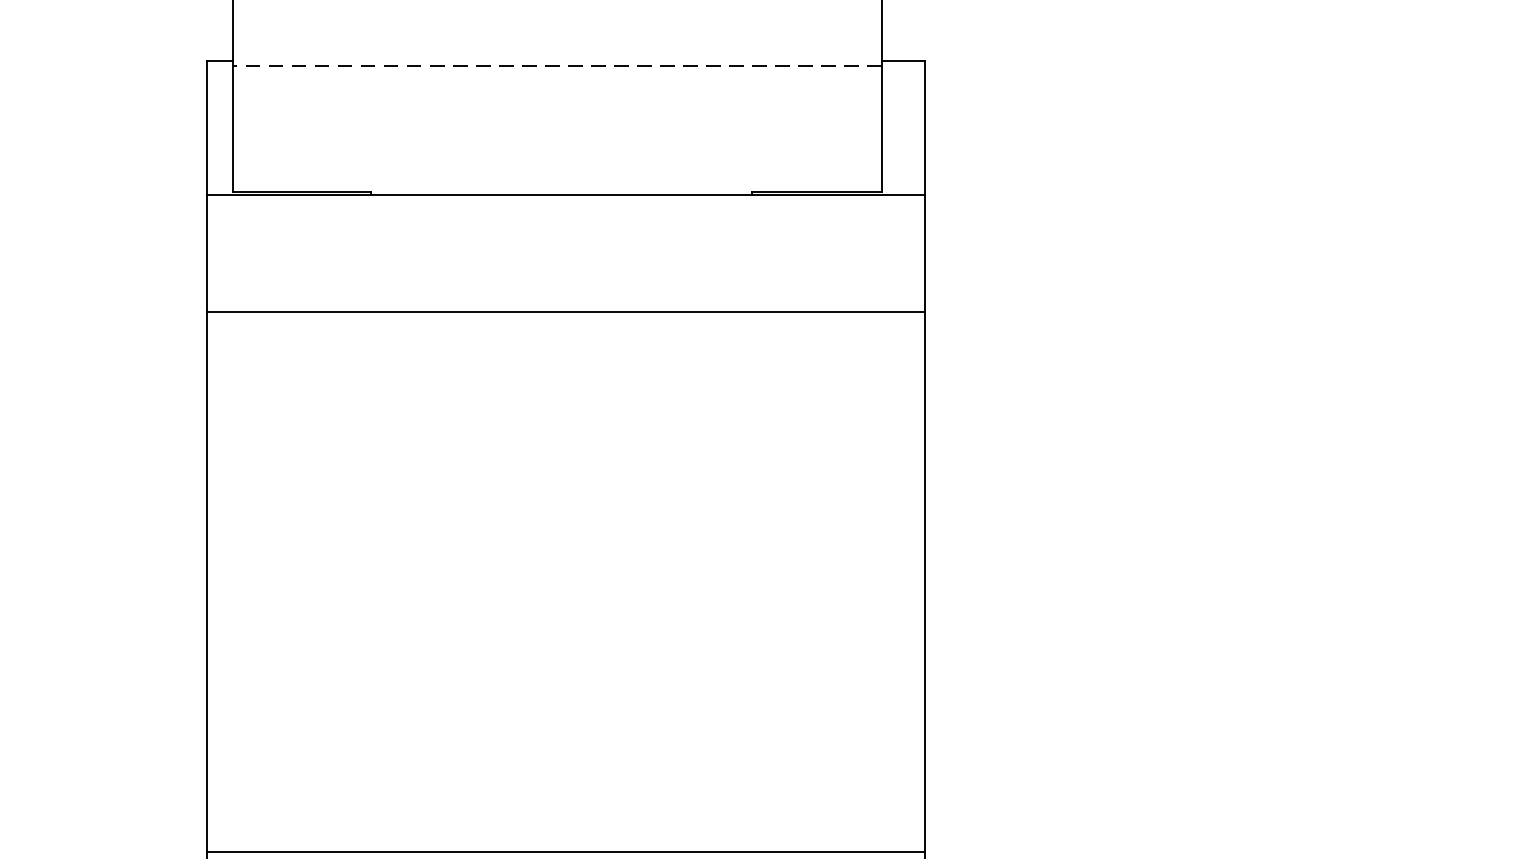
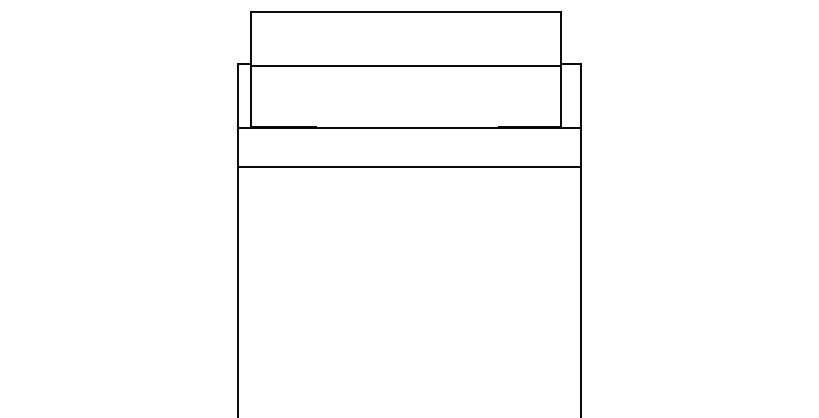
line: (557, 65) -> (405, 66), dashed -> solid
line: (565, 310) -> (409, 166), moved

